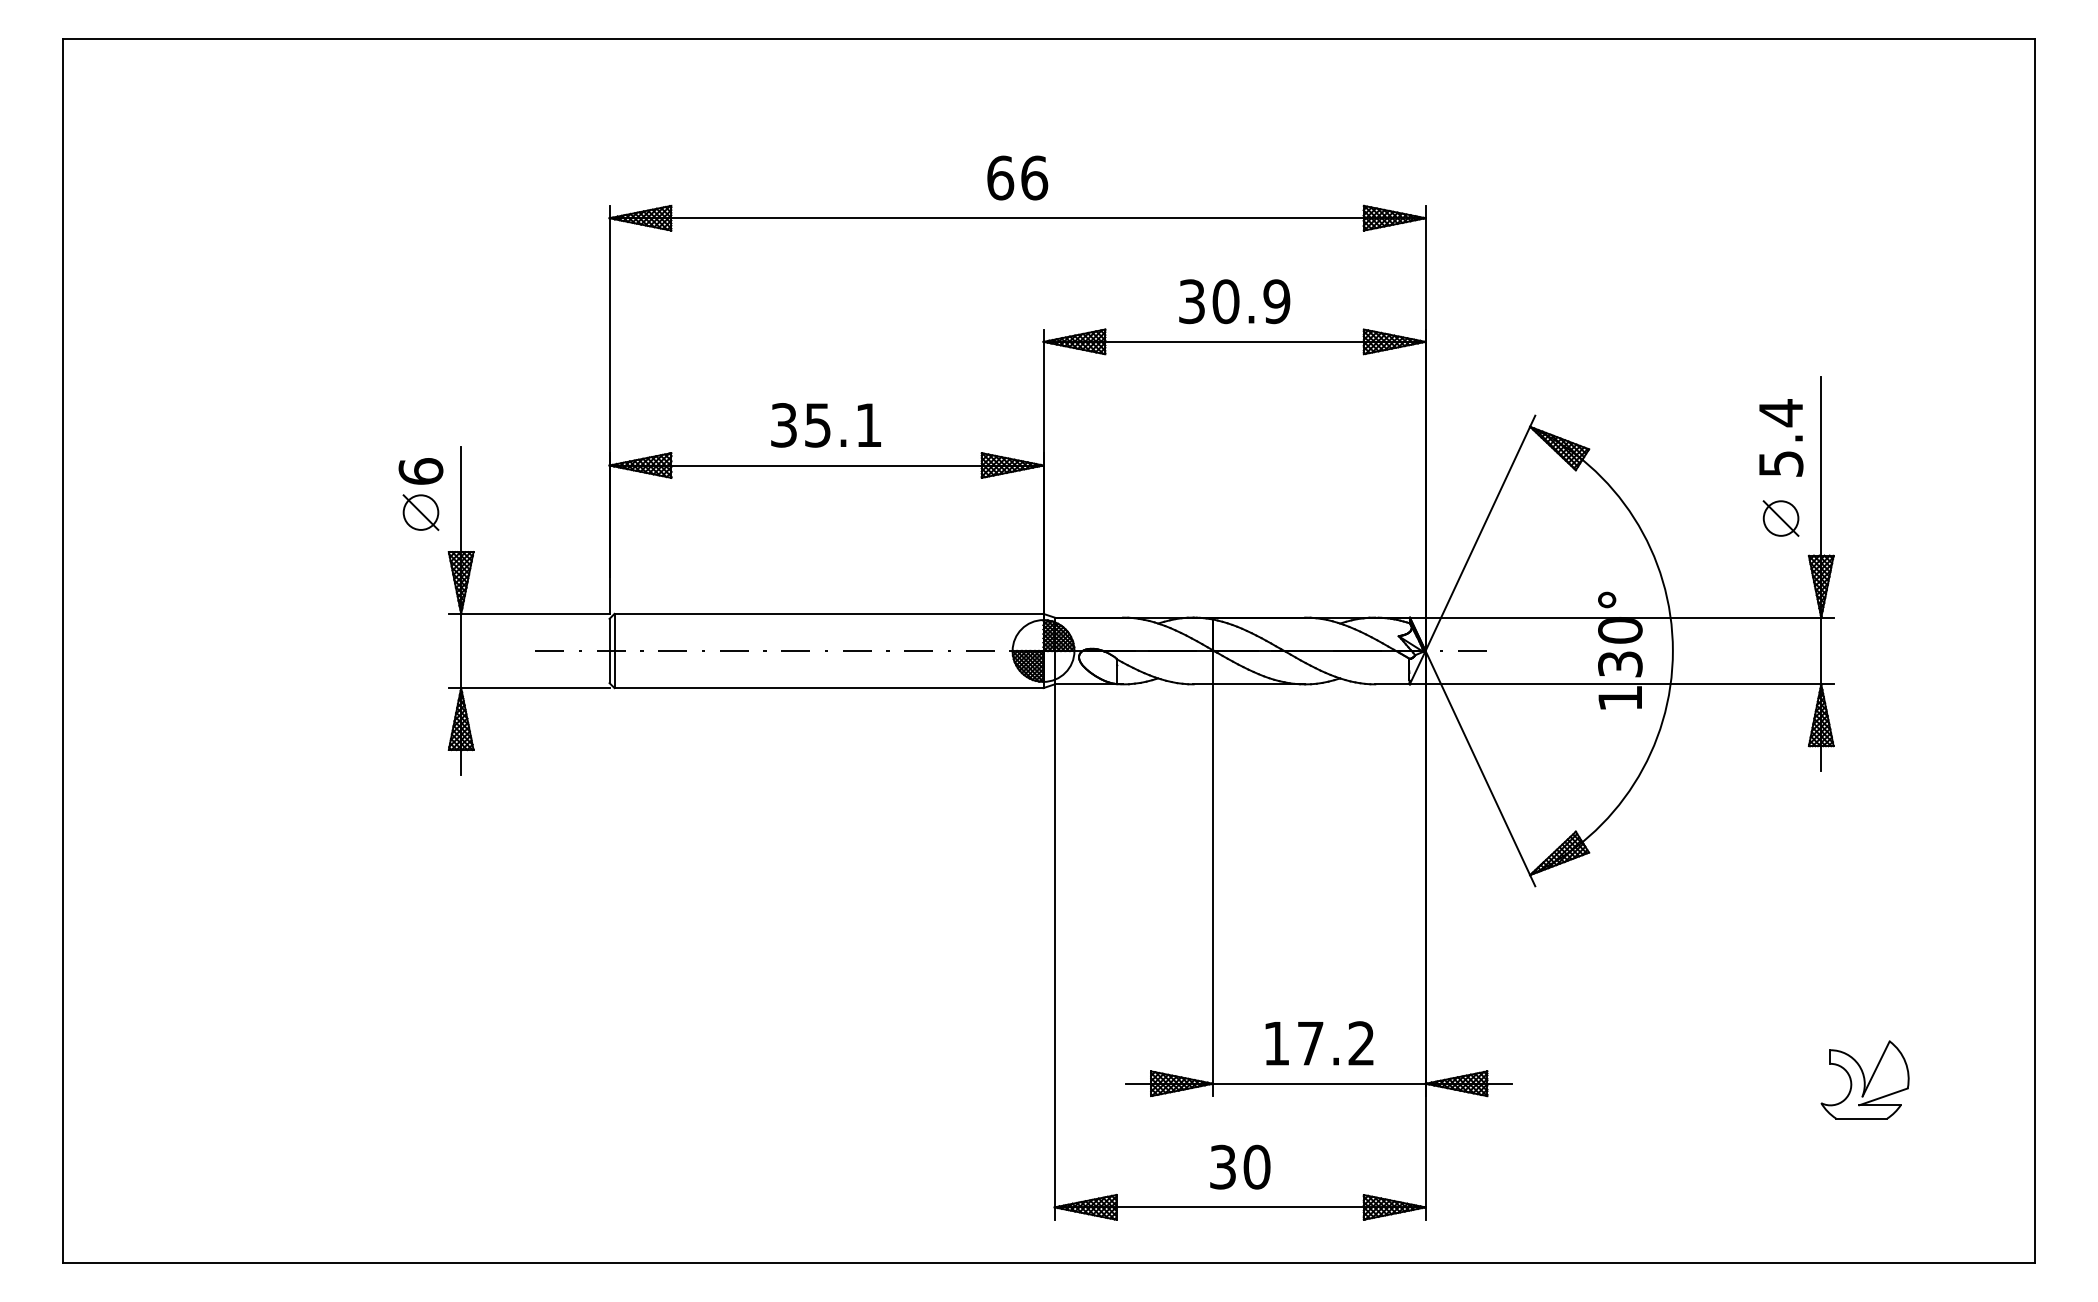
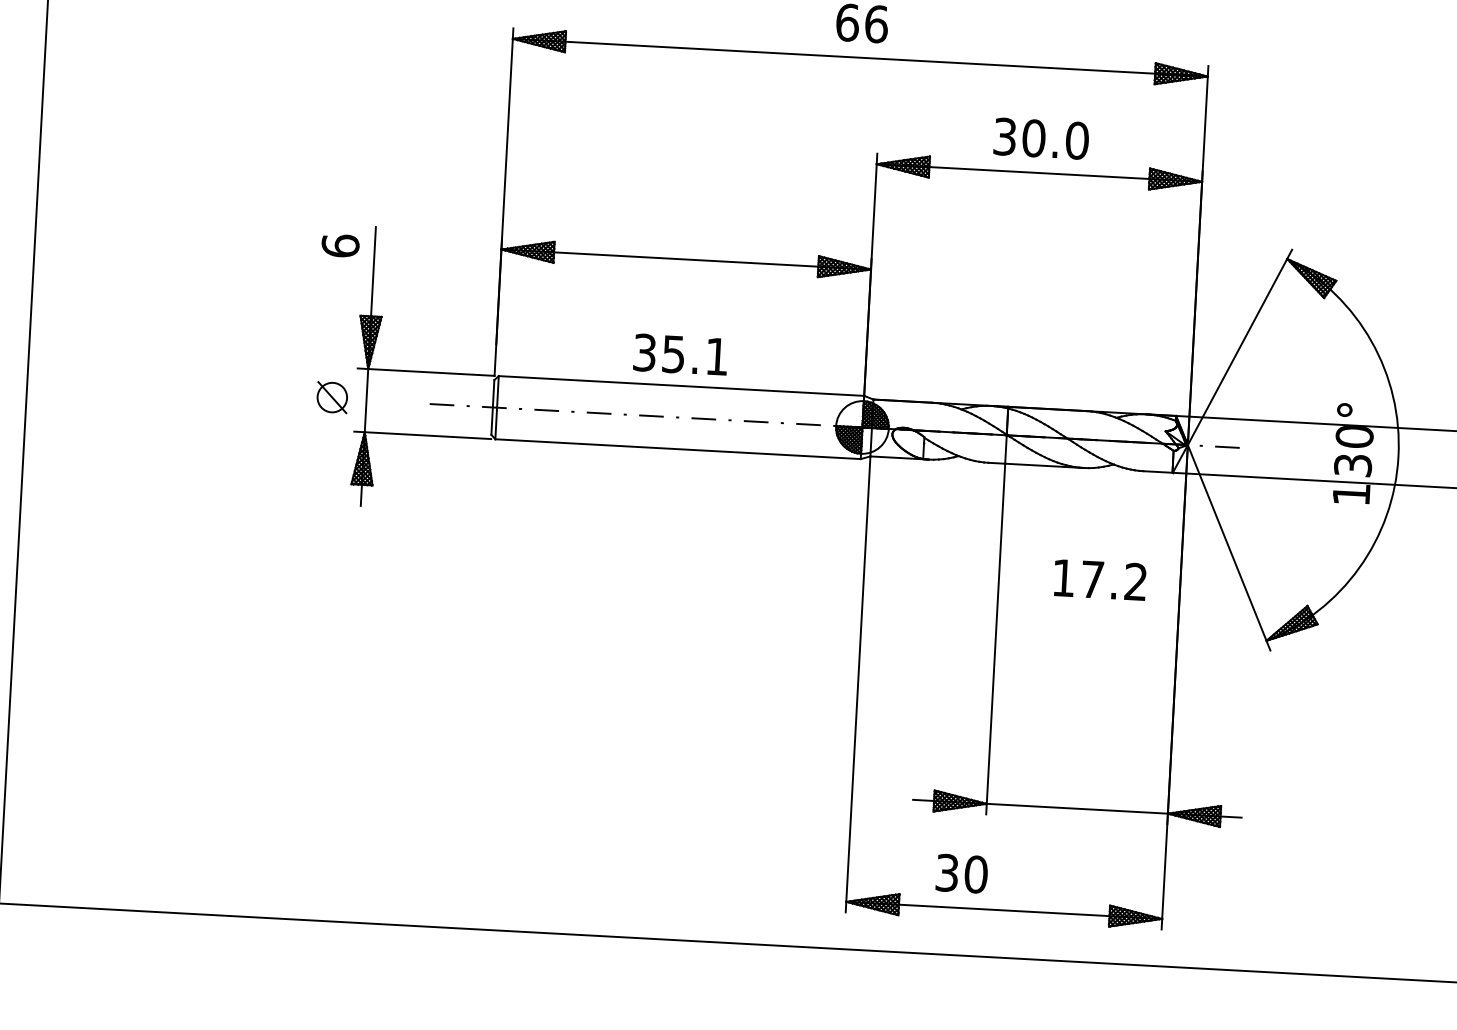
text: (1276, 301) -> (1076, 140), 30.9 -> 30.0
text: (825, 425) -> (680, 354), moved
part: (420, 512) -> (331, 397), moved
text: (1319, 1043) -> (1100, 580), moved
text: (1240, 1166) -> (962, 873), moved

